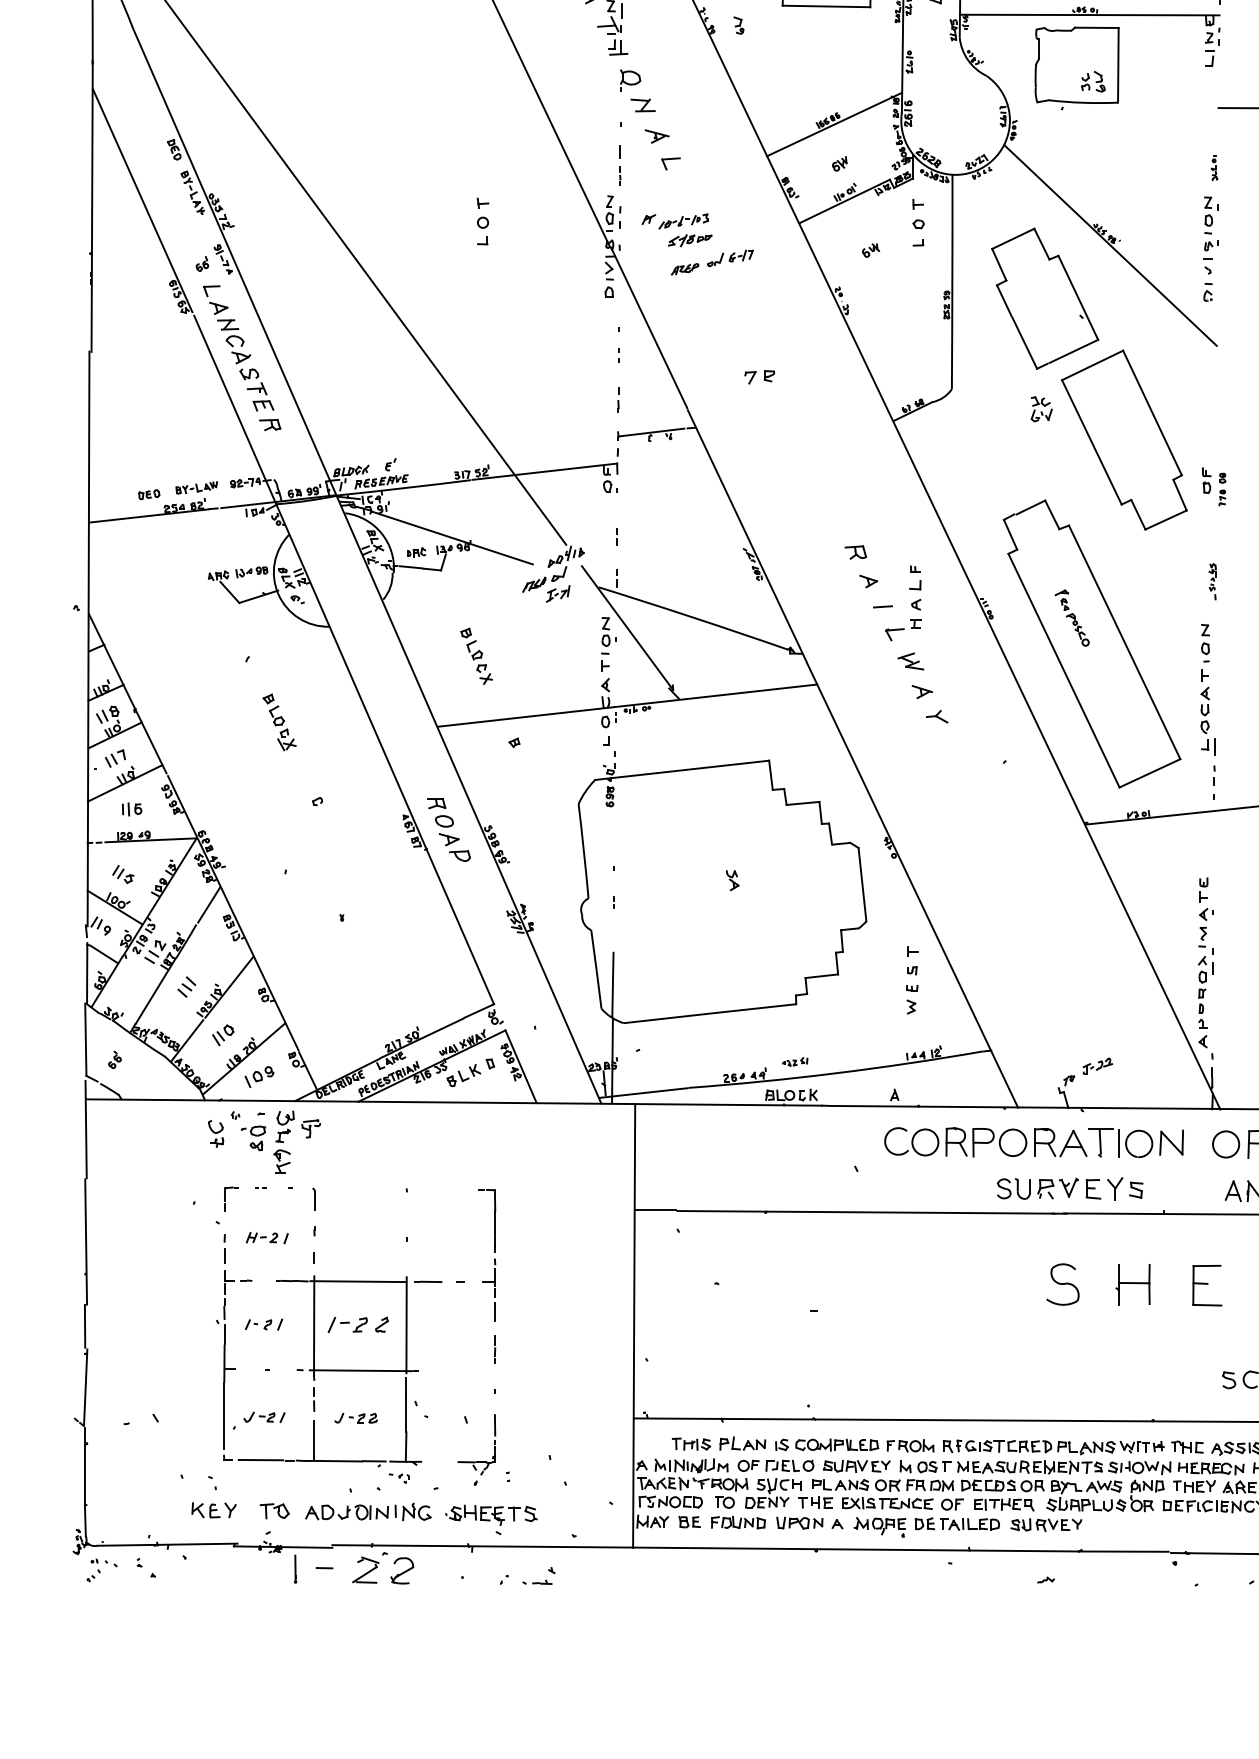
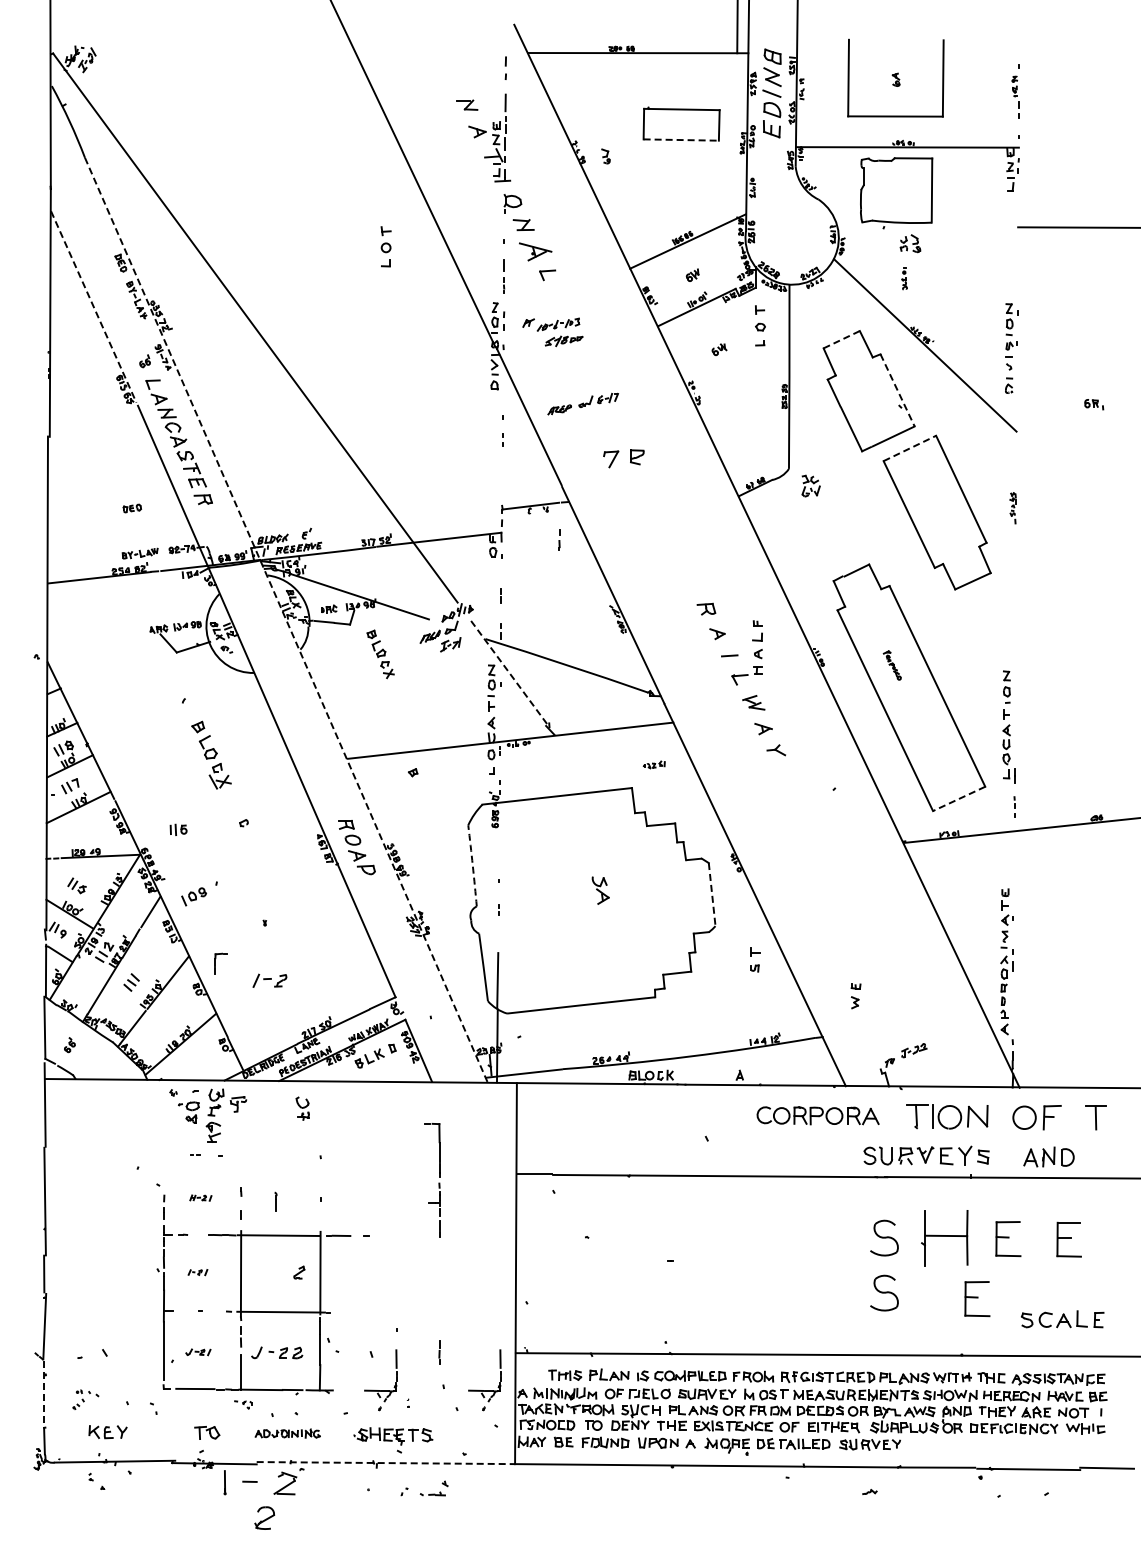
line: (826, 7) -> (681, 140), solid -> dashed
part: (1093, 81) -> (910, 243), moved
part: (656, 136) -> (535, 251), size x1.6
part: (1214, 167) -> (904, 278), moved
line: (142, 200) -> (93, 306), solid -> dashed
part: (482, 221) -> (385, 246), moved
line: (1014, 238) -> (842, 339), solid -> dashed
part: (711, 261) -> (582, 403), moved
line: (1078, 297) -> (897, 390), solid -> dashed
line: (1093, 365) -> (910, 448), solid -> dashed
part: (759, 377) -> (623, 458), size x1.6
part: (618, 399) -> (559, 539), moved
part: (1040, 408) -> (810, 485), moved
part: (1213, 486) -> (1013, 552), removed
part: (148, 494) -> (131, 508), moved
line: (367, 565) -> (286, 620), solid -> dashed
part: (1212, 581) -> (1012, 508), moved
part: (1072, 618) -> (892, 665), size x0.6
line: (627, 628) -> (510, 674), solid -> dashed
part: (476, 656) -> (380, 654), moved
part: (278, 721) -> (210, 754), size x1.4
line: (1150, 772) -> (959, 798), solid -> dashed
part: (1214, 782) -> (1014, 806), size x0.7
part: (131, 808) -> (178, 829), moved
arc: (583, 850) -> (472, 865), solid -> dashed
part: (732, 881) -> (600, 891), size x1.6
line: (862, 884) -> (712, 894), solid -> dashed
part: (911, 999) -> (855, 996), moved
part: (222, 1034) -> (162, 1023), removed
part: (794, 1061) -> (653, 764), moved
part: (258, 1076) -> (193, 896), moved
part: (215, 1133) -> (302, 1108), moved
part: (985, 1141) -> (817, 1115), size x0.7
part: (1070, 1188) -> (926, 1155), moved
part: (230, 1198) -> (220, 963), moved
part: (313, 1198) -> (275, 1201), moved
part: (266, 1237) -> (200, 1197), size x0.6
part: (493, 1258) -> (438, 1182), moved
part: (1132, 1284) -> (944, 1238), size x1.6
part: (263, 1324) -> (197, 1272), size x0.6
part: (347, 1324) -> (269, 980), moved
part: (1063, 1347) -> (884, 1292), added
line: (495, 1350) -> (439, 1352), moved
part: (1171, 1355) -> (977, 1299), added
part: (264, 1417) -> (198, 1352), size x0.7
part: (355, 1417) -> (276, 1352), size x1.4
part: (597, 1461) -> (484, 1390), added
line: (85, 1467) -> (44, 1395), solid -> dashed
part: (399, 1478) -> (243, 1404), moved
part: (213, 1510) -> (107, 1432), moved
part: (368, 1511) -> (287, 1433), size x0.6
line: (483, 1546) -> (386, 1463), solid -> dashed
part: (101, 1570) -> (85, 1399), moved
part: (401, 1570) -> (264, 1517), moved

